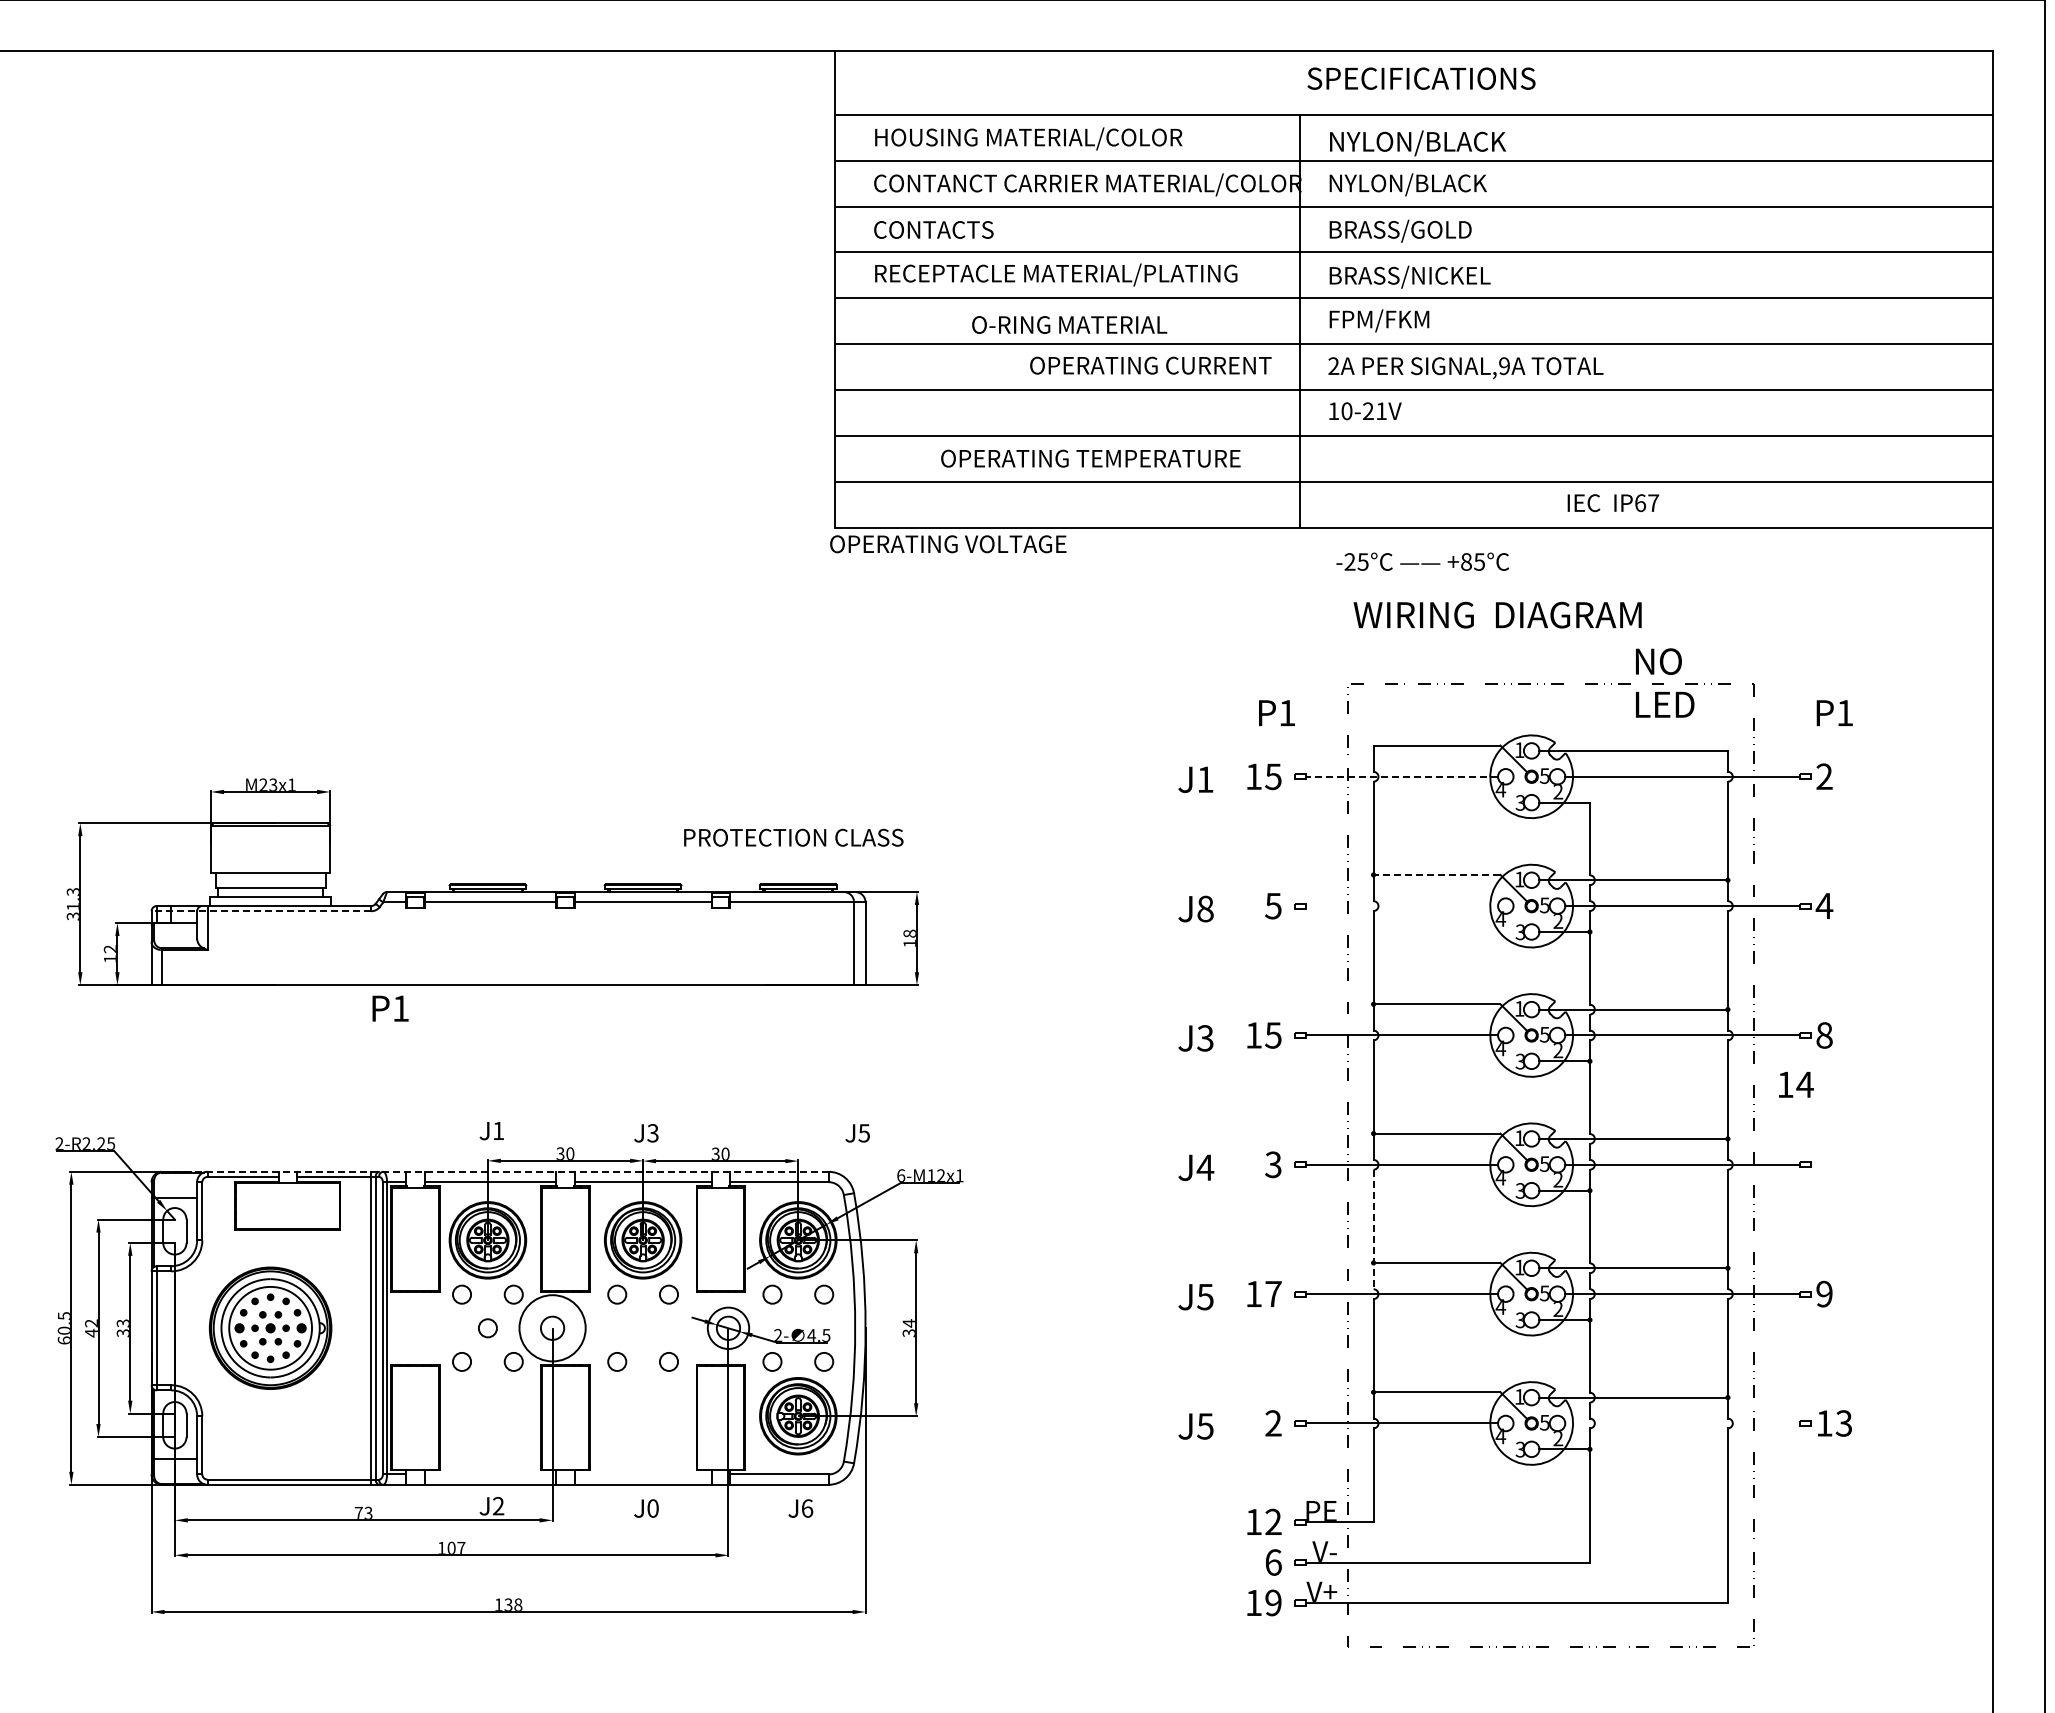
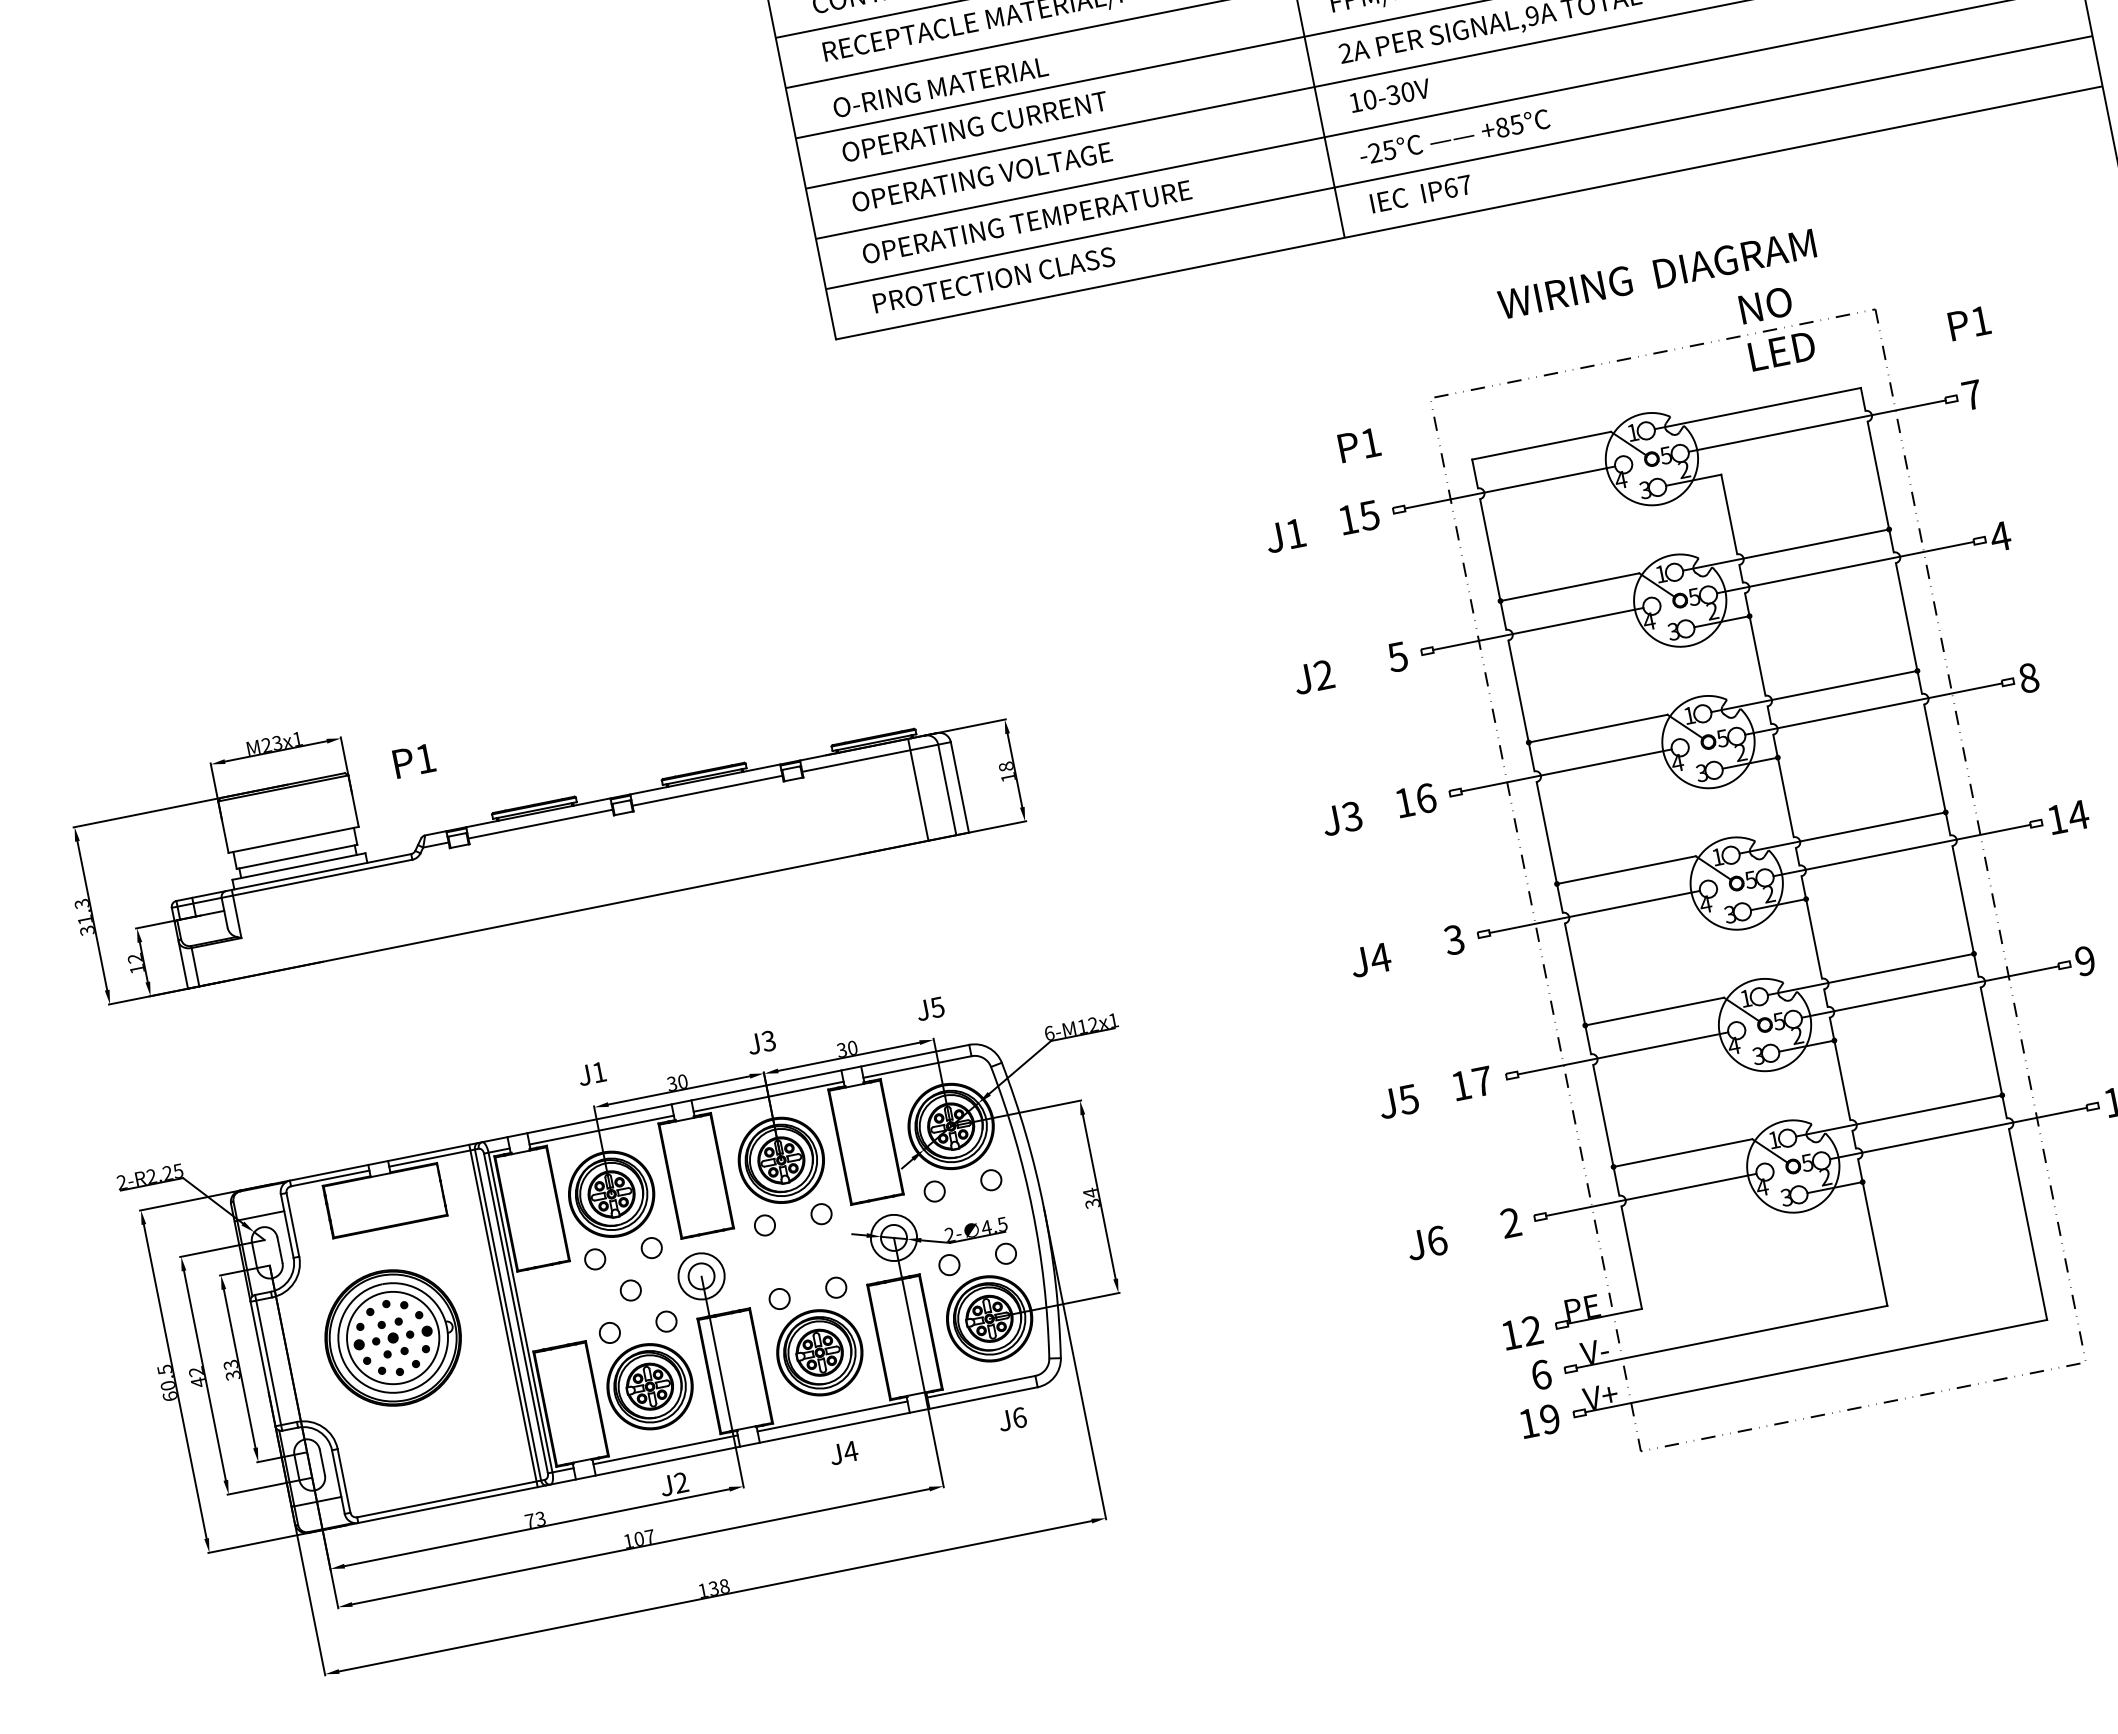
text: (1069, 324) -> (940, 86), moved
text: (1150, 365) -> (974, 126), moved
text: (1374, 411) -> (1400, 93), 10-21V -> 10-30V
text: (1090, 458) -> (1026, 222), moved
text: (1613, 503) -> (1421, 194), moved
text: (948, 544) -> (982, 177), moved
text: (1422, 561) -> (1454, 136), moved
text: (1497, 614) -> (1656, 273), moved
line: (1401, 776) -> (1509, 487), dashed -> solid
text: (1824, 776) -> (1972, 394), 2 -> 7
text: (793, 837) -> (993, 279), moved
line: (1436, 874) -> (1569, 586), dashed -> solid
line: (1401, 906) -> (1537, 629), added
text: (1205, 908) -> (1323, 674), J8 -> J2
line: (261, 911) -> (292, 884), dashed -> solid
line: (828, 938) -> (918, 789), added
text: (390, 1008) -> (414, 760), moved
text: (1273, 1035) -> (1426, 798), 15 -> 16
text: (1796, 1084) -> (2069, 816), moved
text: (857, 1133) -> (930, 1009), moved
line: (495, 1171) -> (604, 1117), dashed -> solid
line: (1373, 1229) -> (1577, 988), dashed -> solid
circle: (552, 1327) -> (701, 1275), size x0.62
part: (487, 1416) -> (649, 1387), added
part: (643, 1416) -> (820, 1352), added
line: (1682, 1423) -> (1958, 1133), added
text: (1205, 1426) -> (1437, 1241), J5 -> J6
line: (490, 1474) -> (665, 1449), added
line: (642, 1474) -> (831, 1416), added
text: (652, 1508) -> (850, 1451), J0 -> J4

